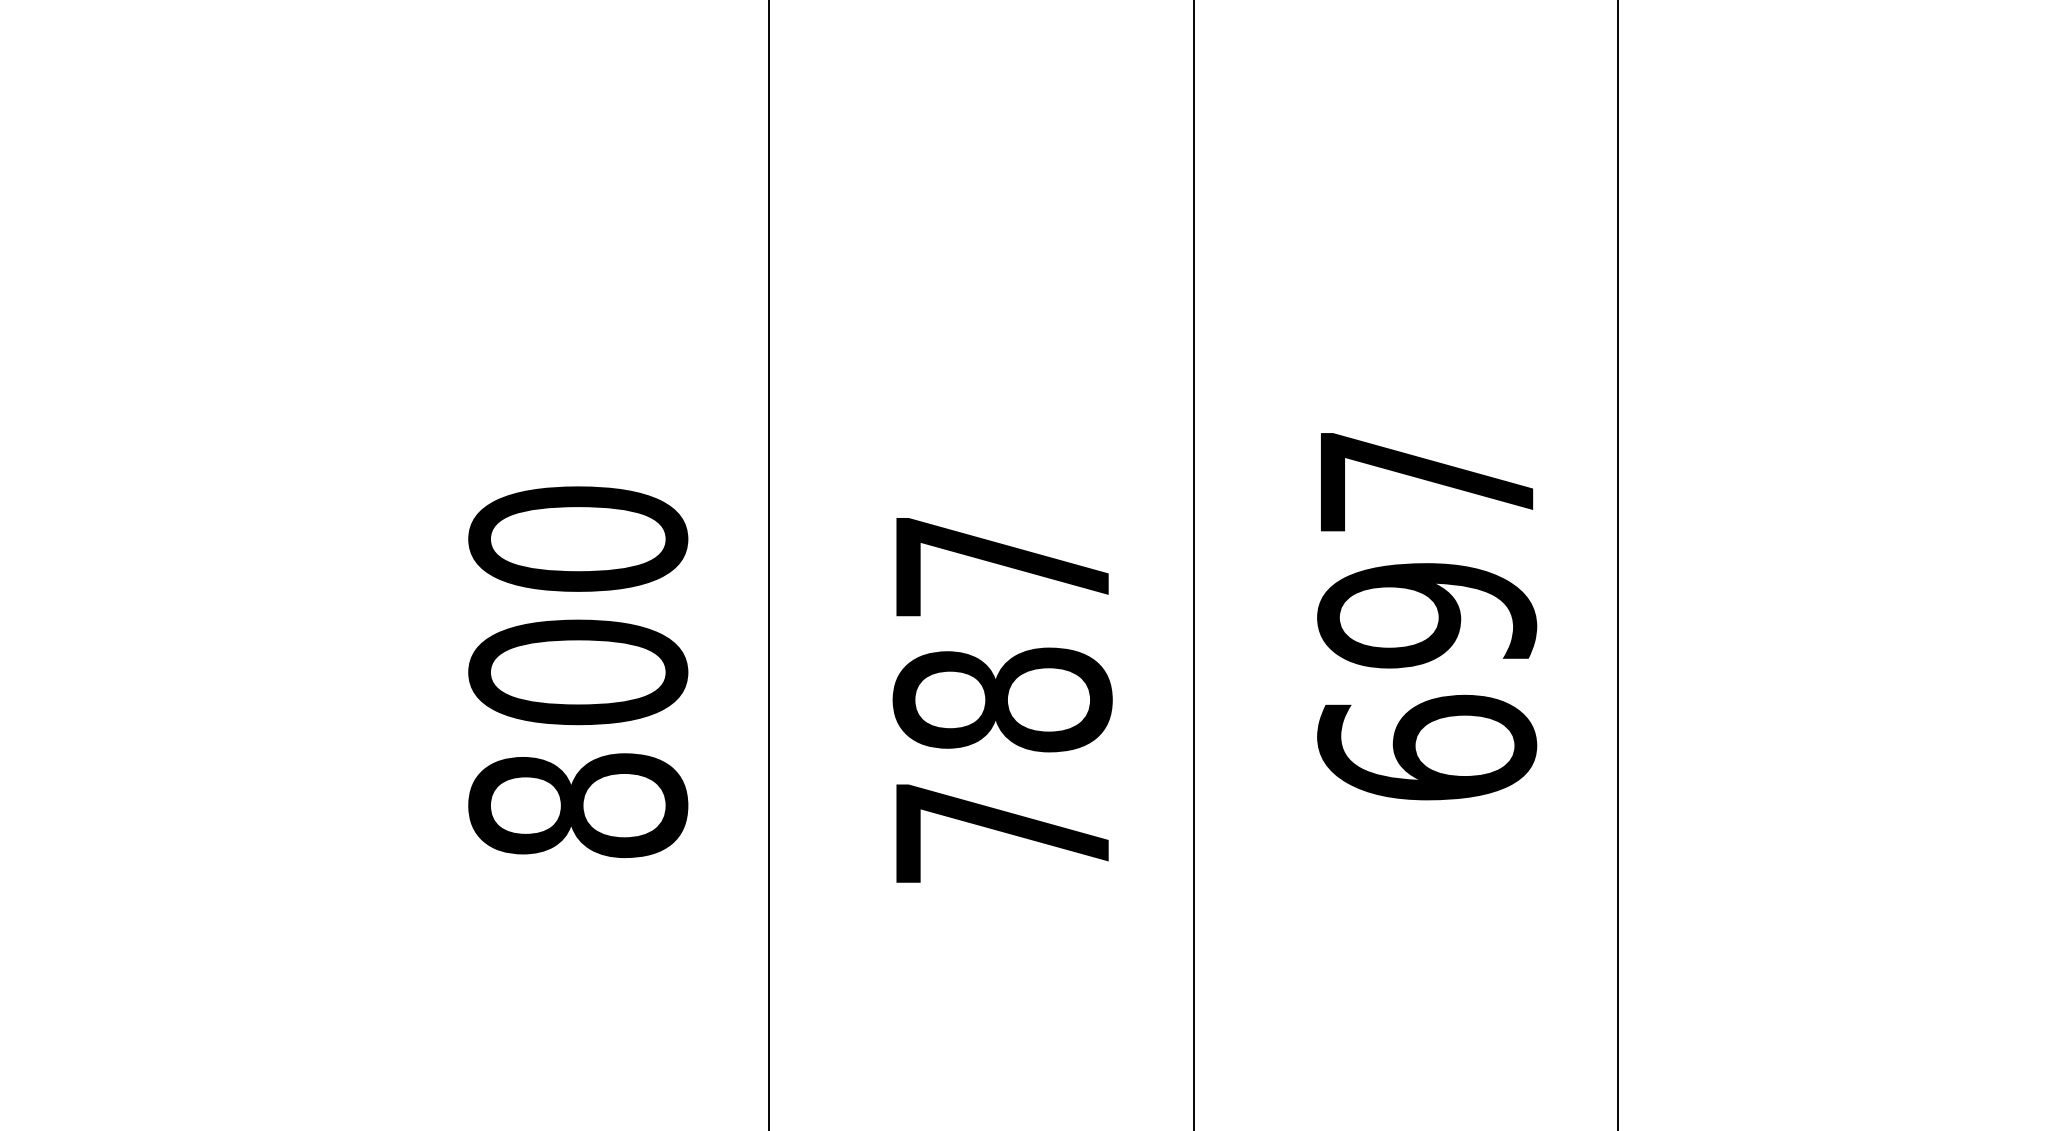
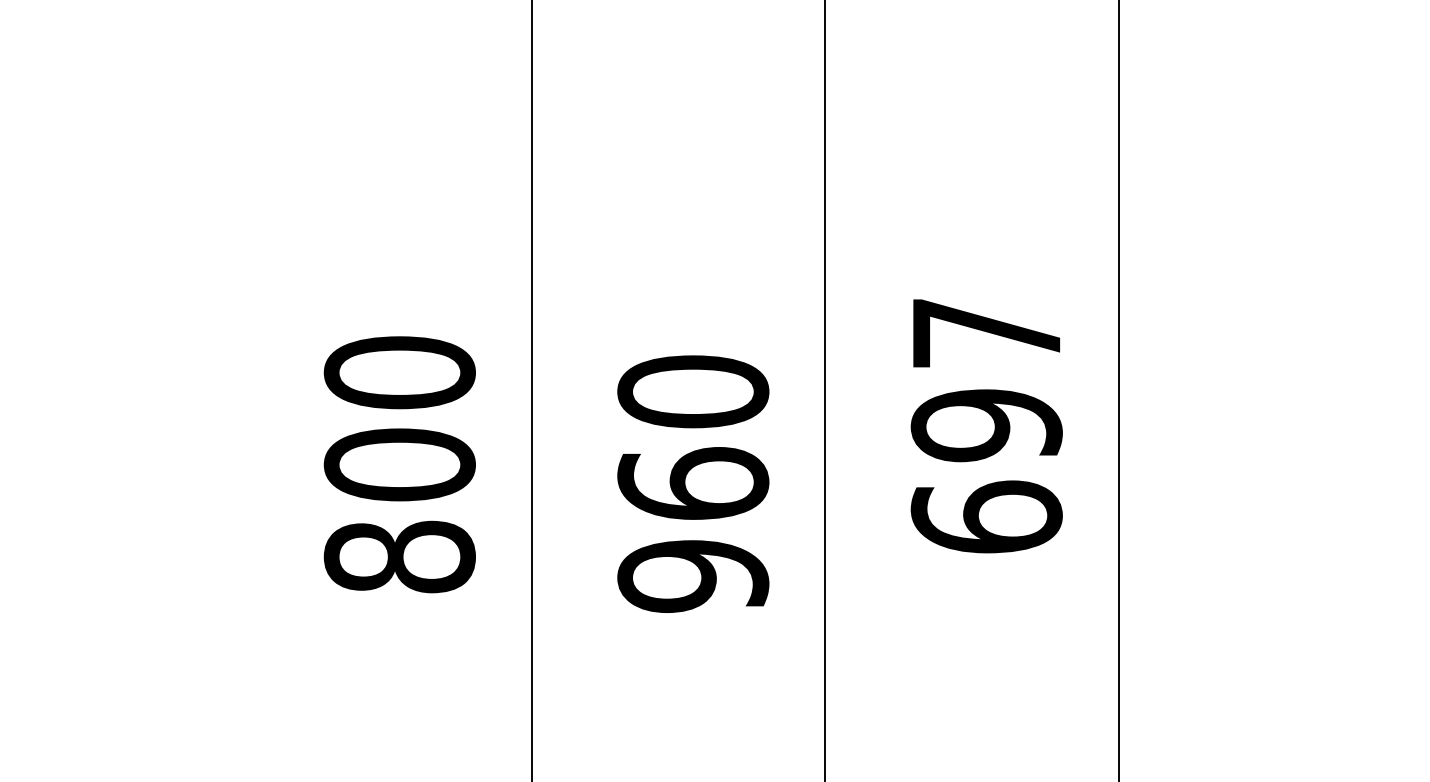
text: (1002, 699) -> (693, 483), 787 -> 960

